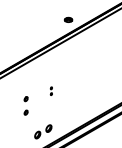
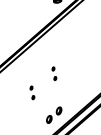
part: (51, 91) -> (54, 74), size x1.67
part: (26, 105) -> (32, 92), size x0.71

